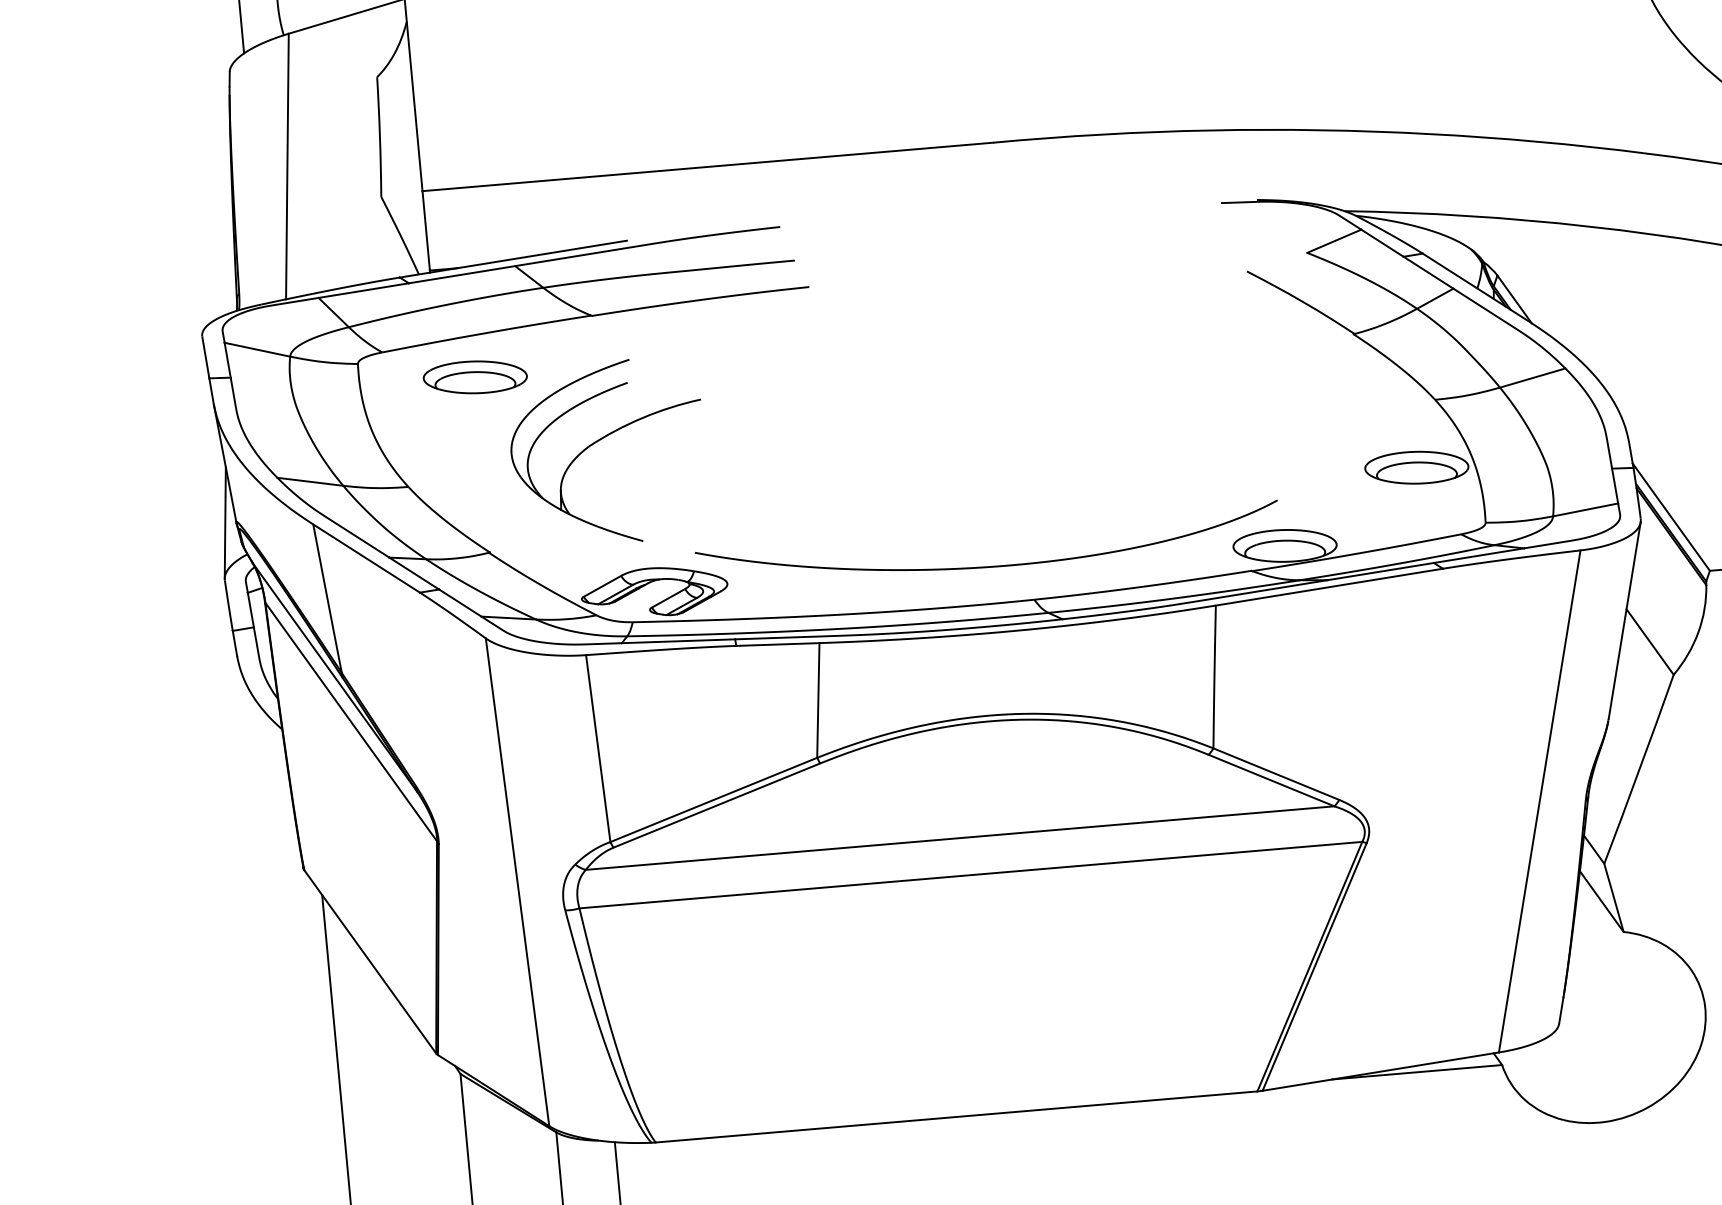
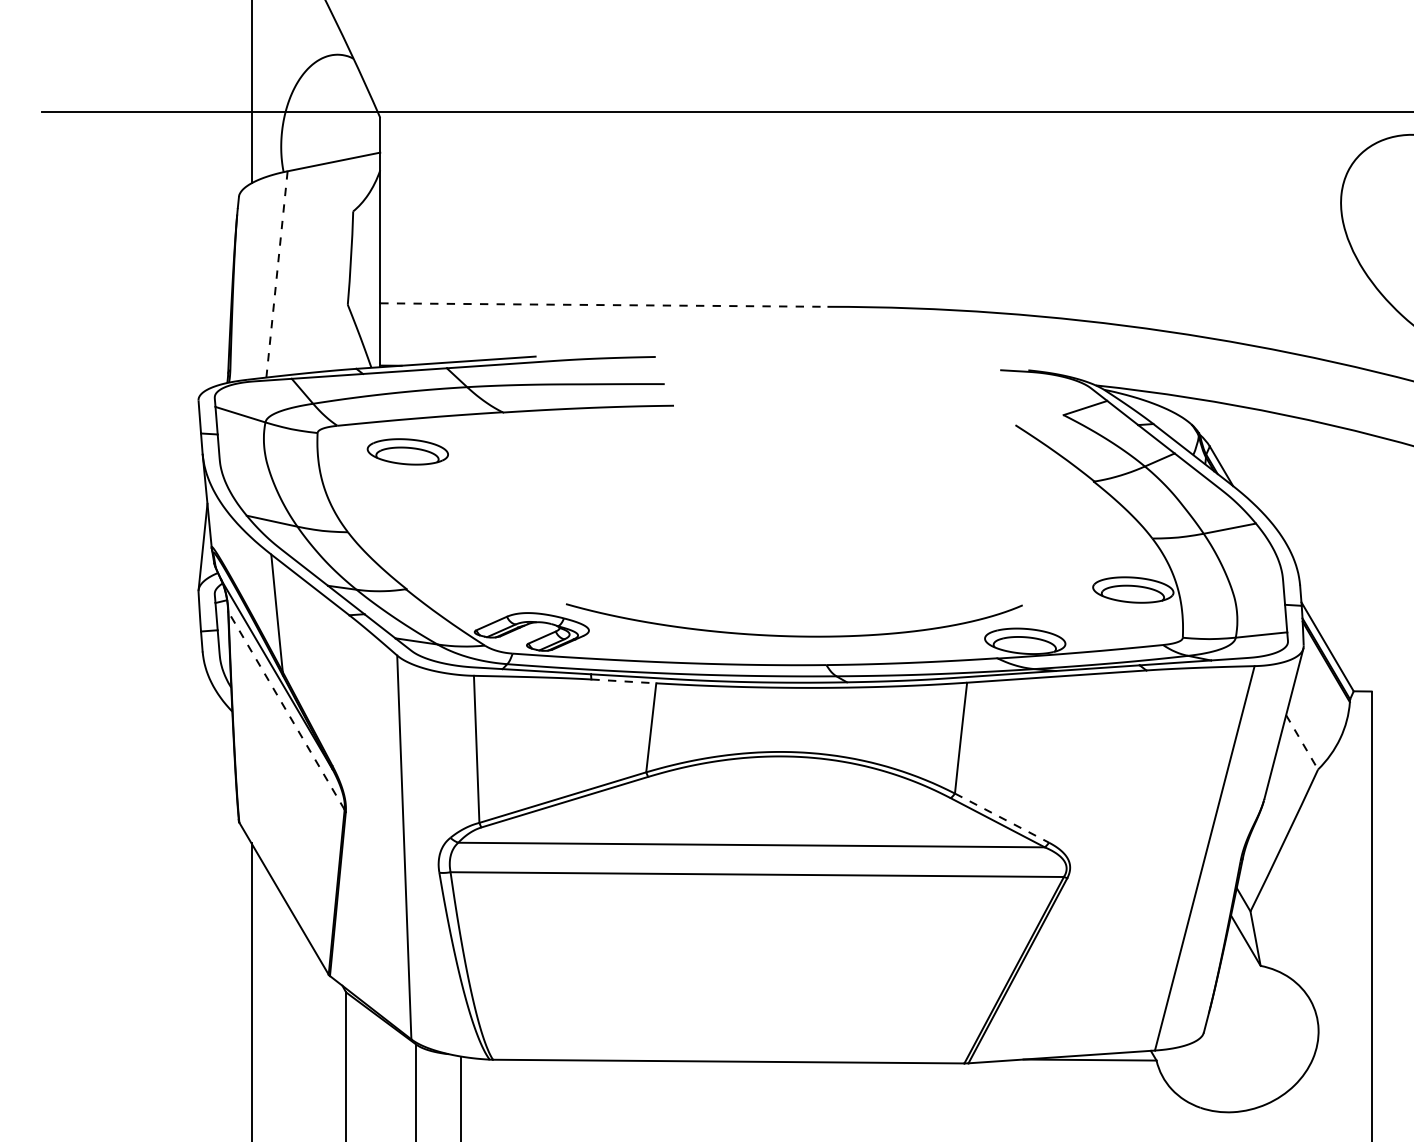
line: (288, 166) -> (277, 274), solid -> dashed
line: (707, 167) -> (603, 305), solid -> dashed
part: (600, 441) -> (500, 510), removed
line: (1650, 642) -> (1302, 742), solid -> dashed
line: (778, 644) -> (624, 681), solid -> dashed
line: (351, 721) -> (286, 710), solid -> dashed
line: (1277, 774) -> (1002, 818), solid -> dashed

